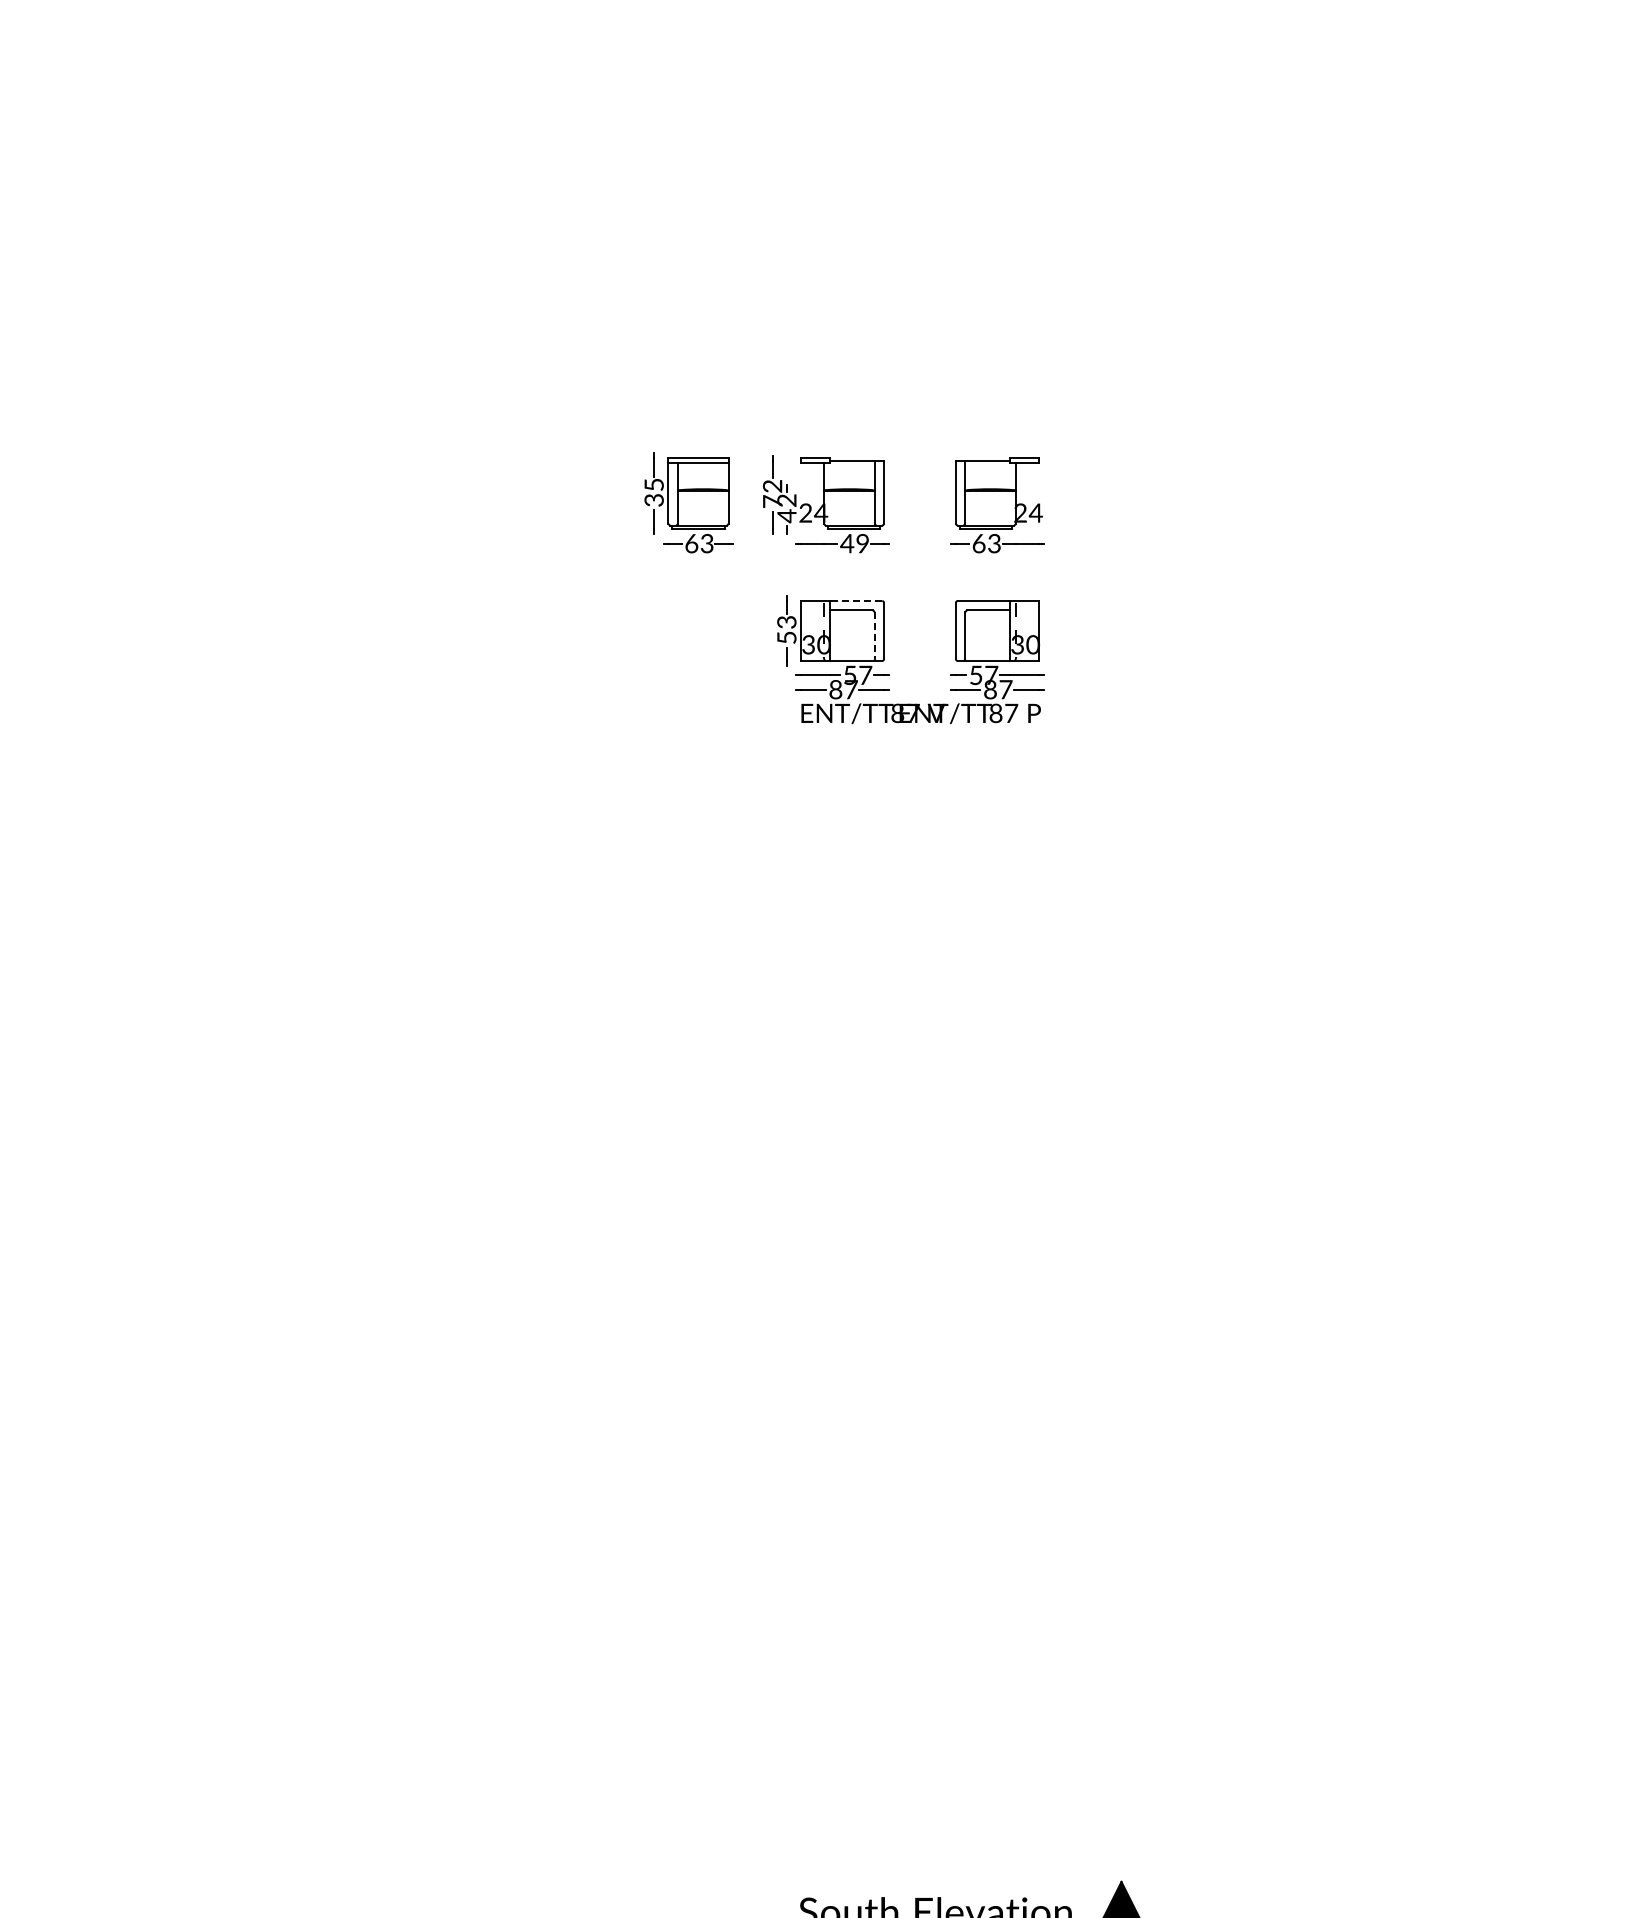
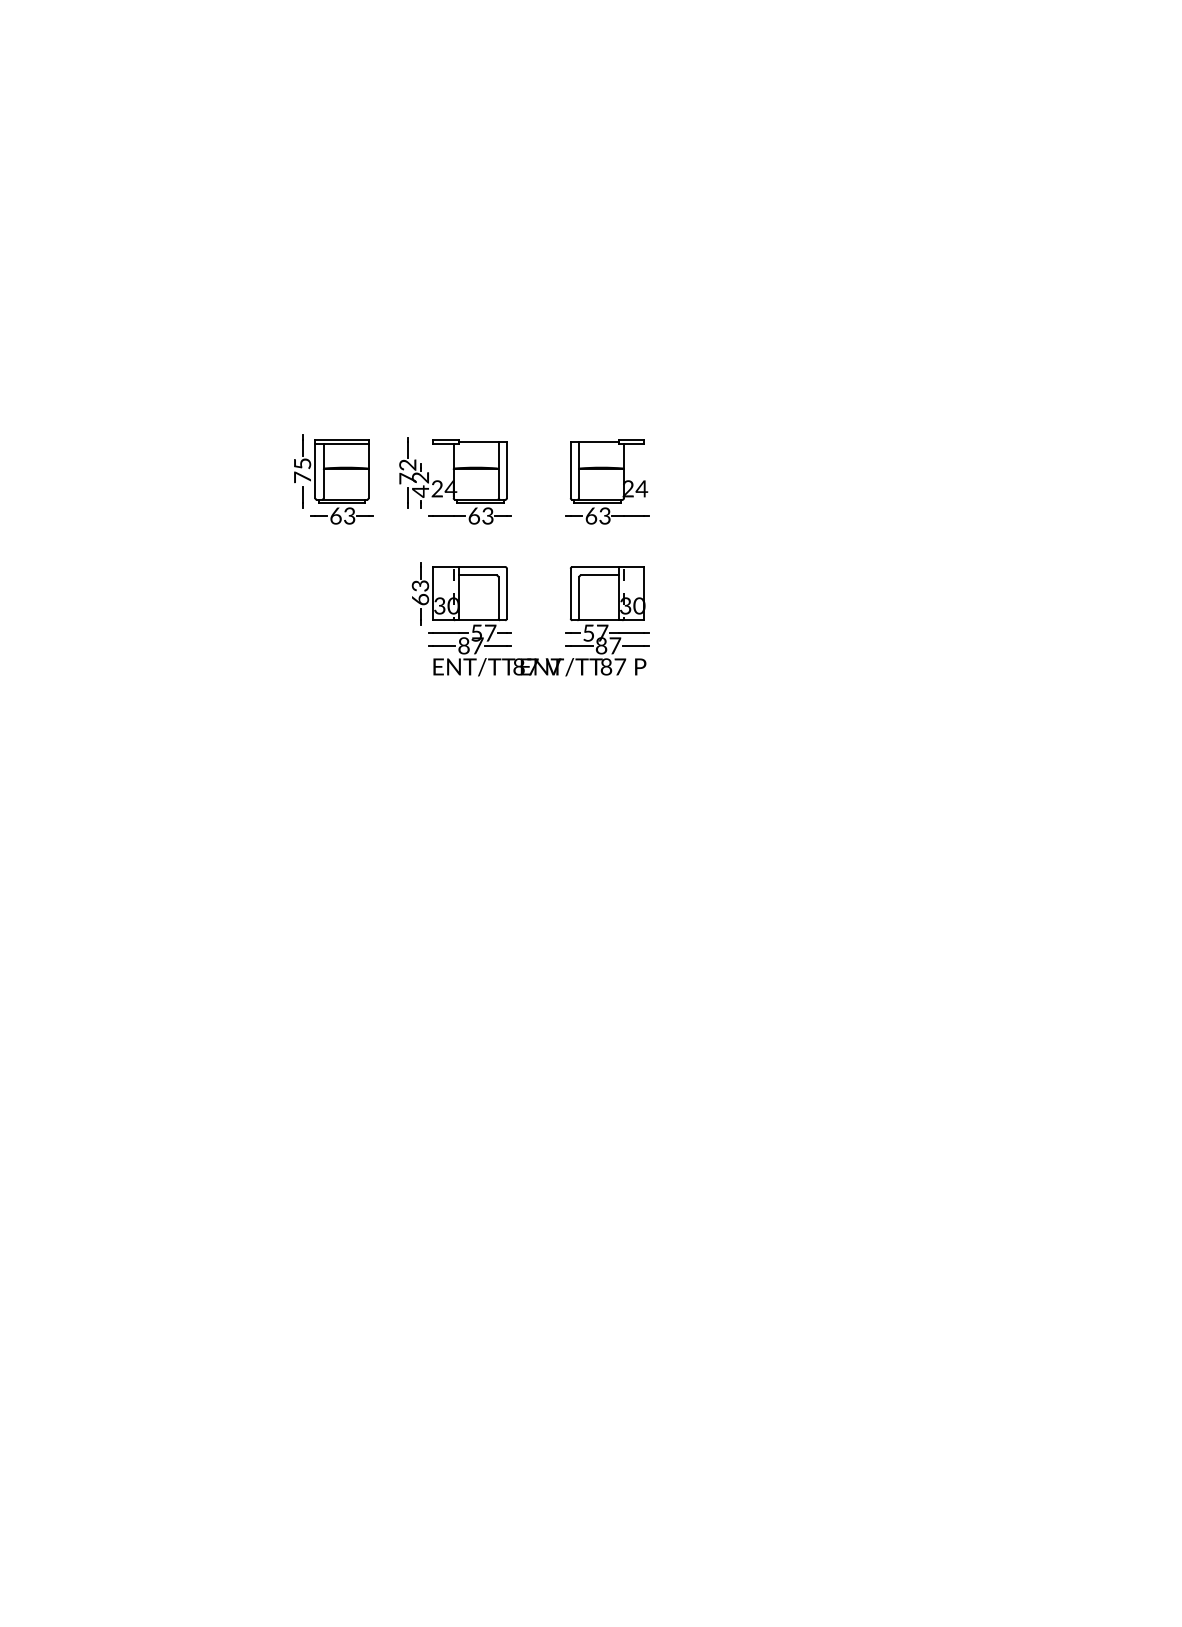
text: (653, 499) -> (301, 476), 35 -> 75
text: (854, 543) -> (480, 515), 49 -> 63
line: (855, 600) -> (481, 566), dashed -> solid
line: (874, 636) -> (498, 598), dashed -> solid
text: (786, 637) -> (420, 599), 53 -> 63

